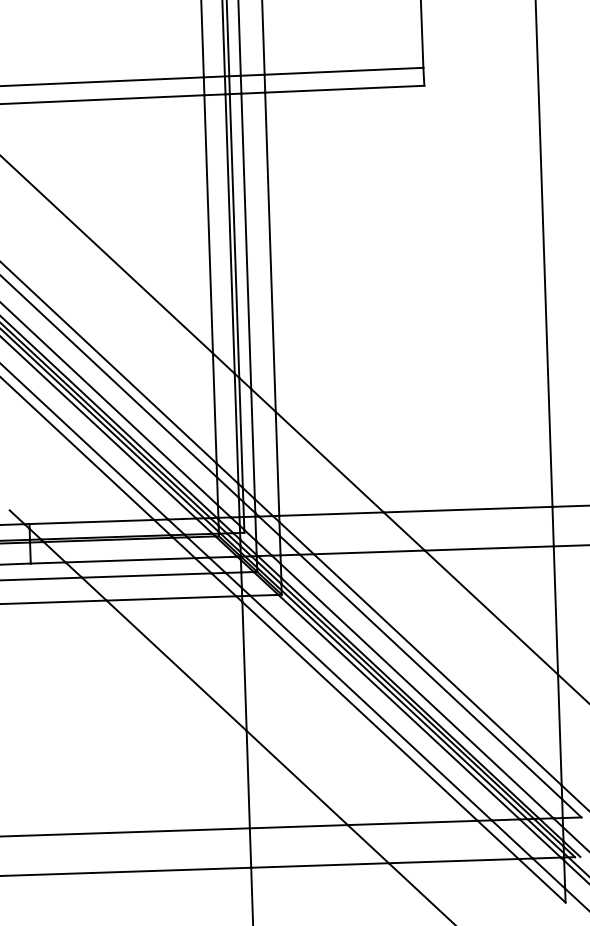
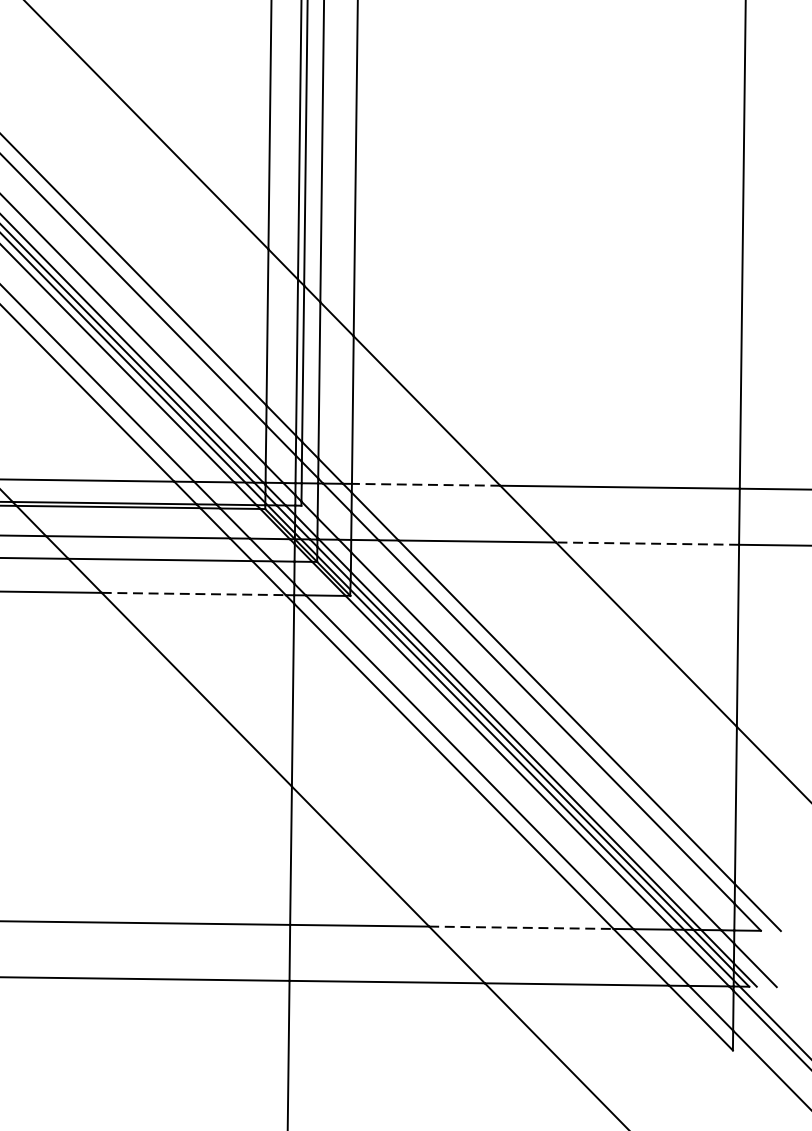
line: (331, 514) -> (426, 485), solid -> dashed
line: (489, 548) -> (647, 543), solid -> dashed
line: (171, 598) -> (193, 594), solid -> dashed
line: (412, 822) -> (521, 927), solid -> dashed

